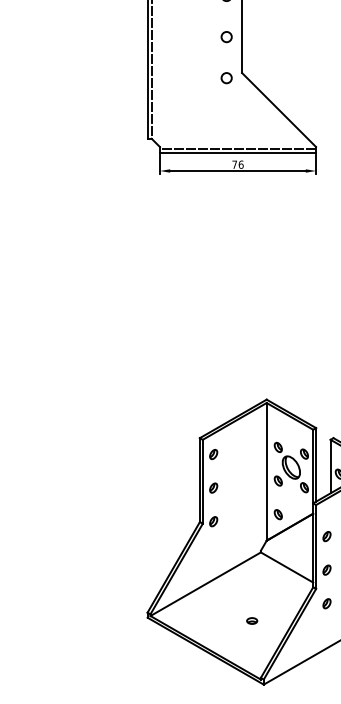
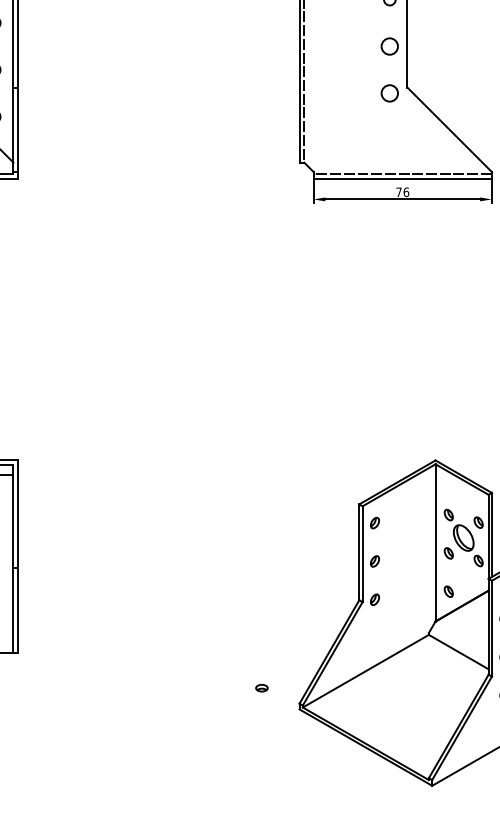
circle: (226, 37) -> (389, 46), size x1.4
circle: (226, 78) -> (389, 93), size x1.4
part: (251, 621) -> (261, 688), moved

